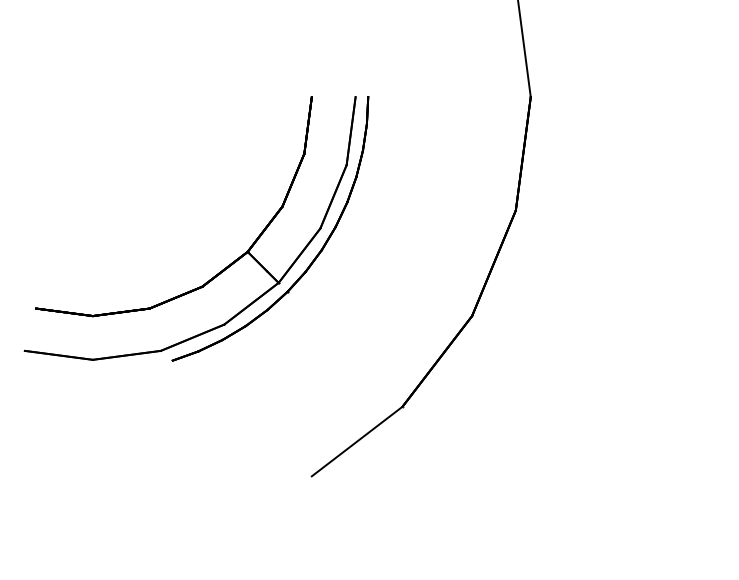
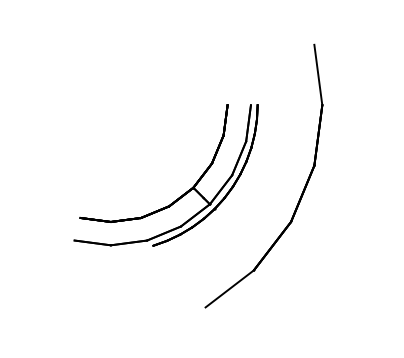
part: (229, 262) -> (183, 193), moved

